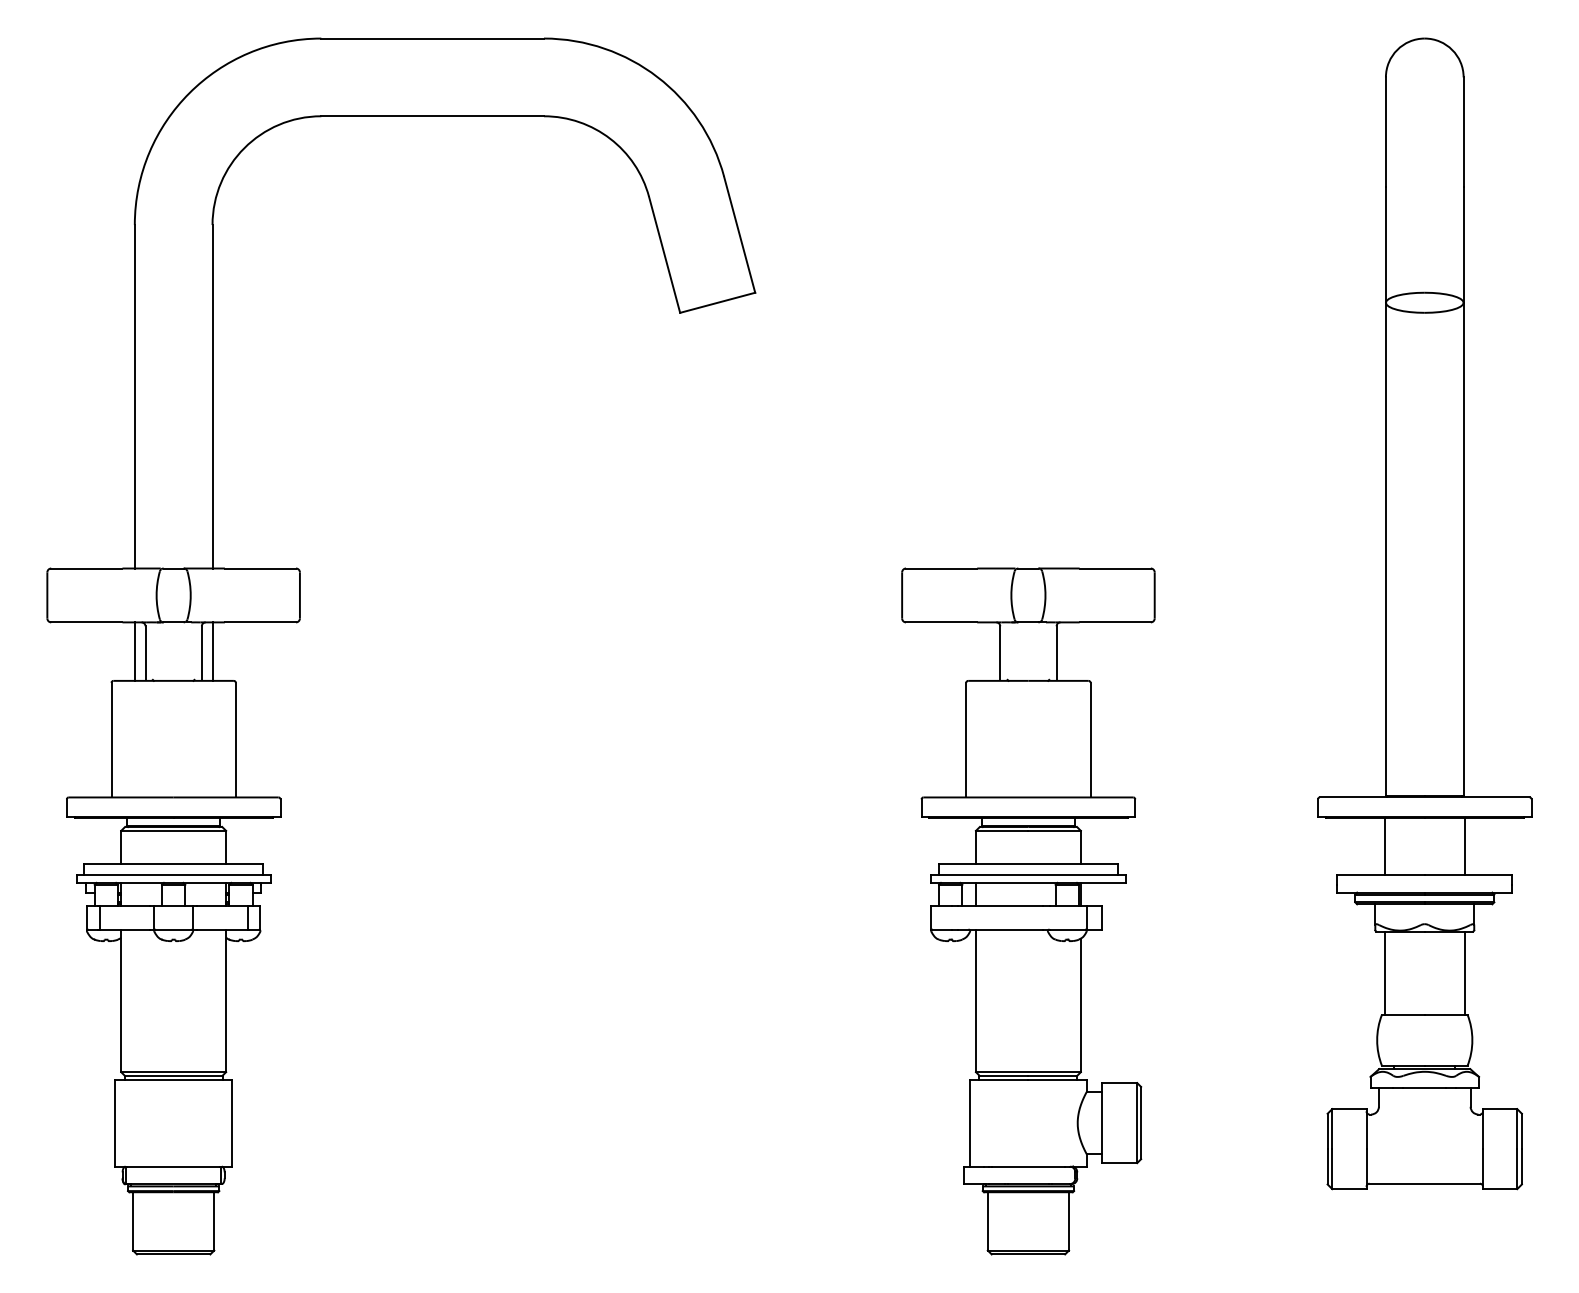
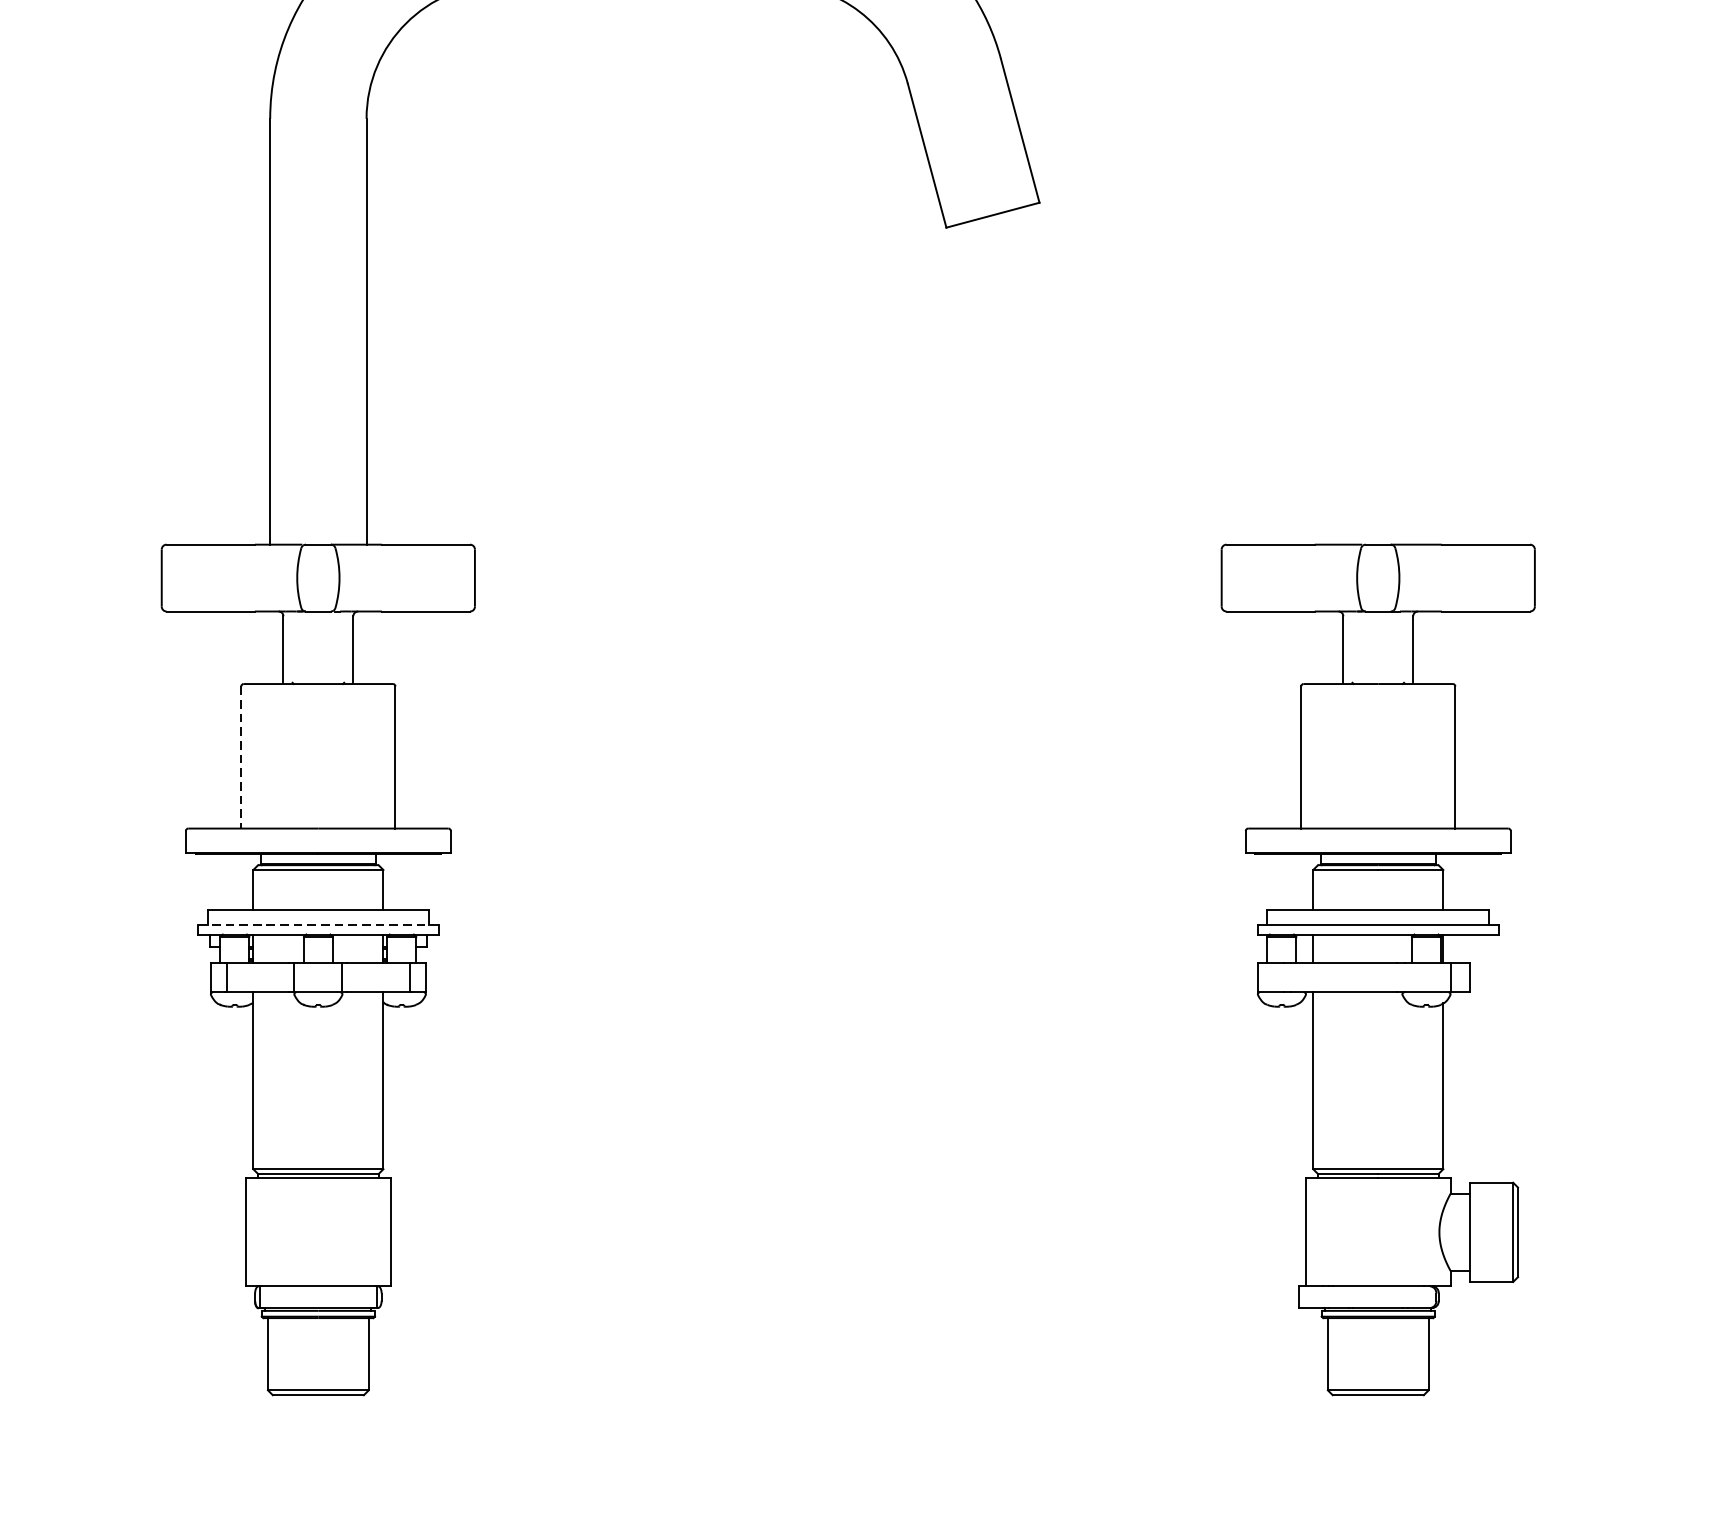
line: (134, 651) -> (269, 647), removed
line: (212, 651) -> (366, 647), removed
line: (111, 740) -> (241, 757), solid -> dashed
line: (173, 875) -> (318, 925), solid -> dashed

